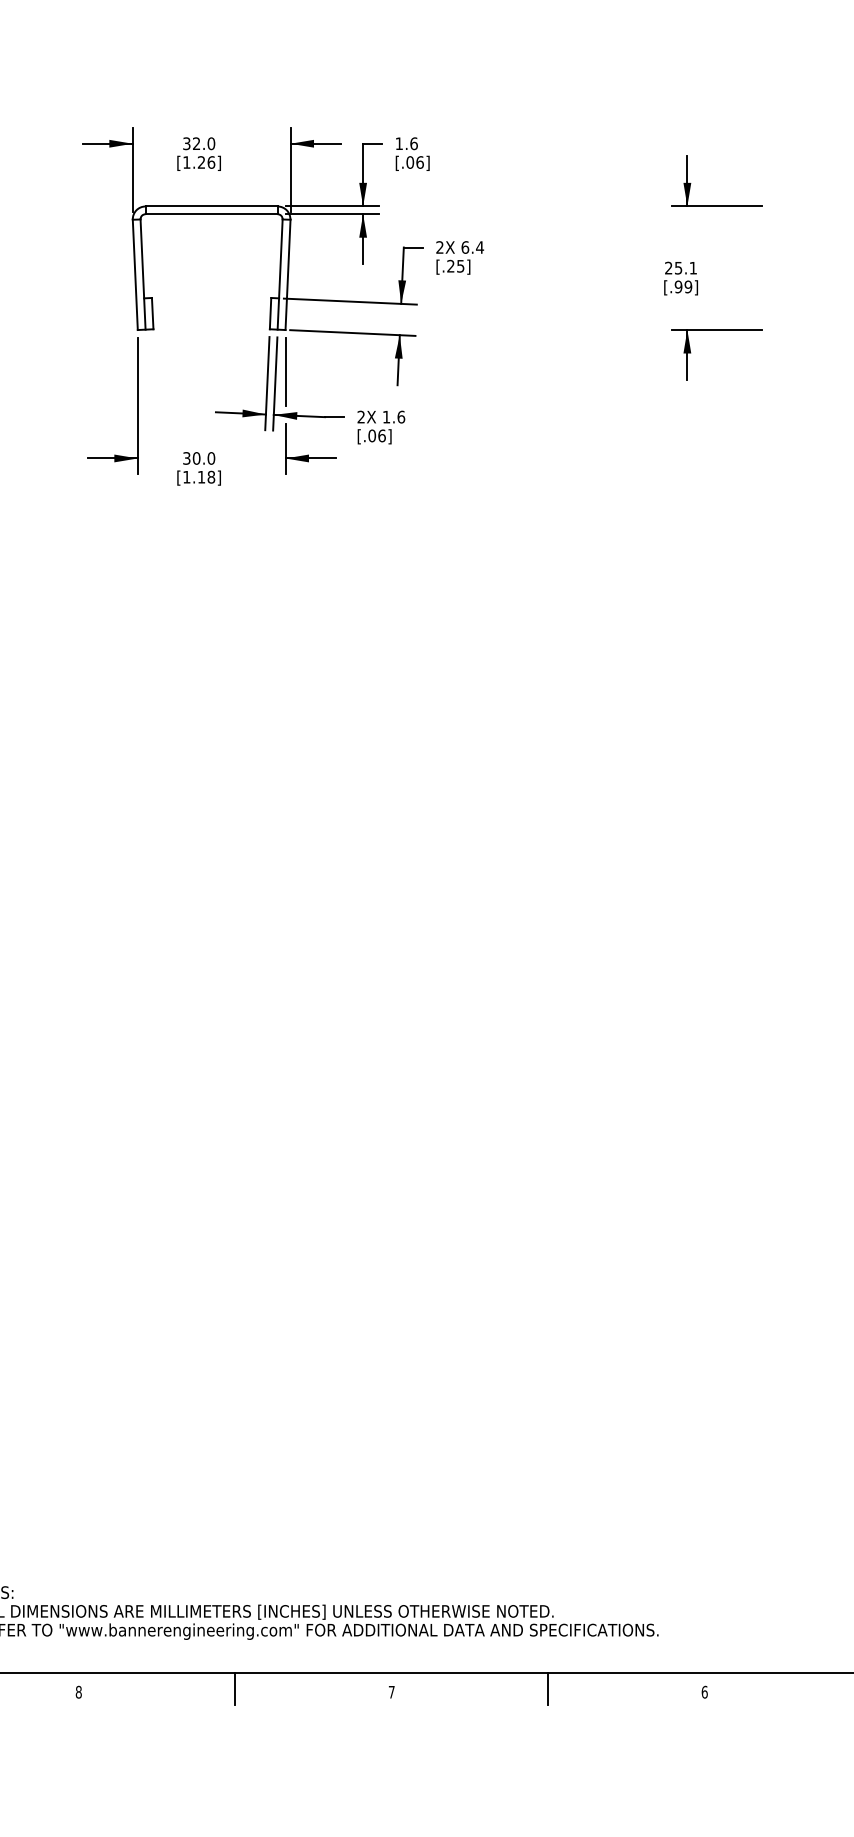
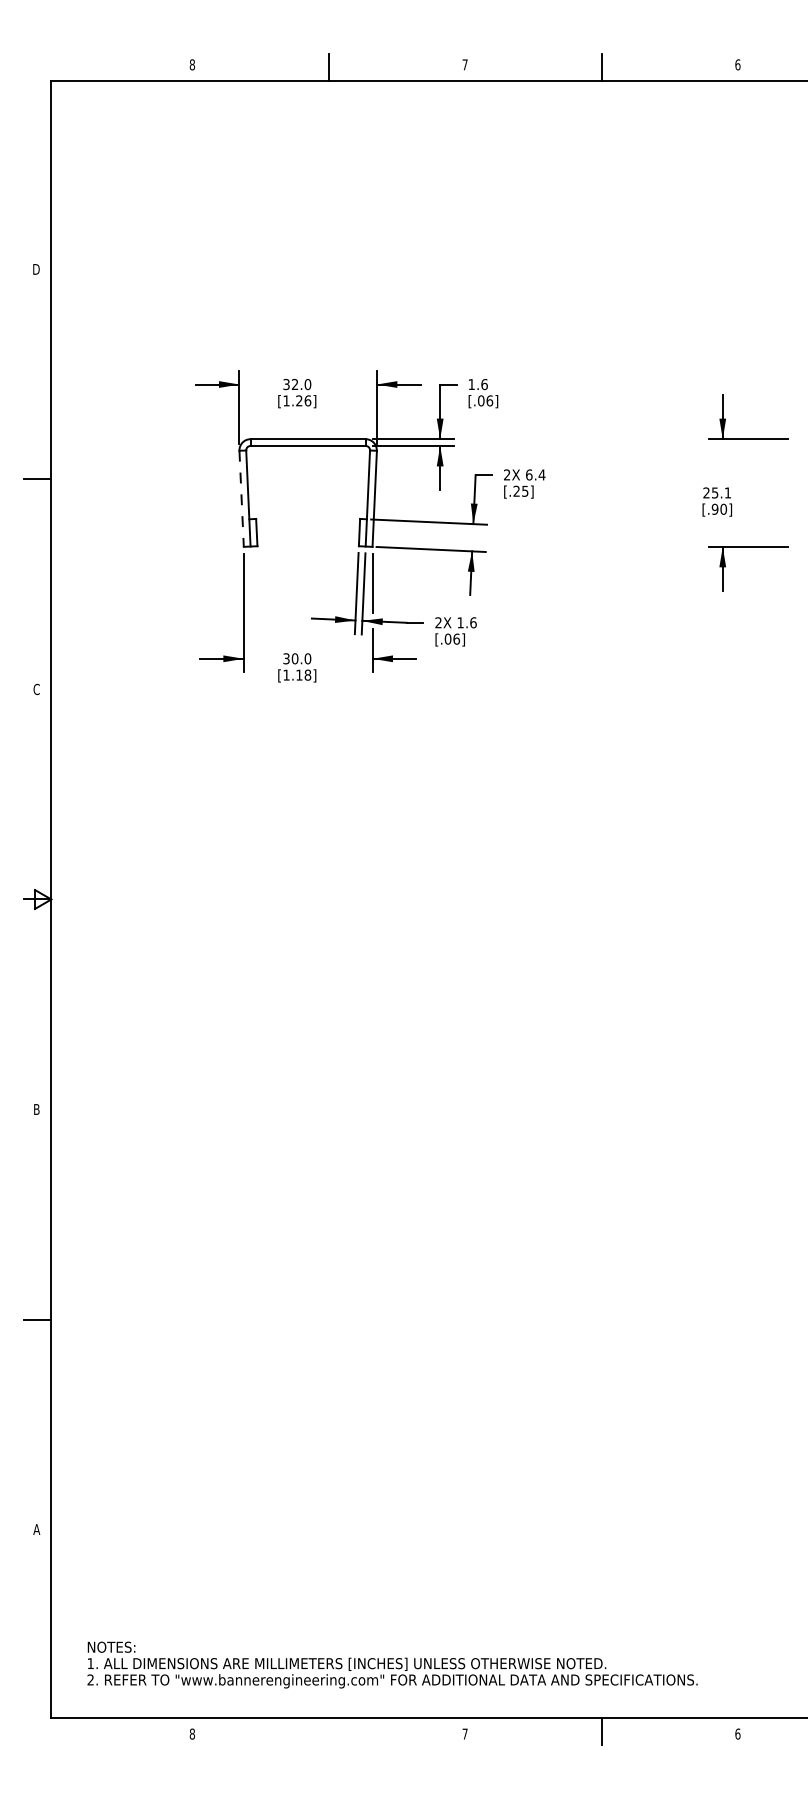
line: (135, 275) -> (241, 499), solid -> dashed
text: (688, 287) -> (723, 509), [.99] -> [.90]
line: (234, 1689) -> (328, 1731), removed

